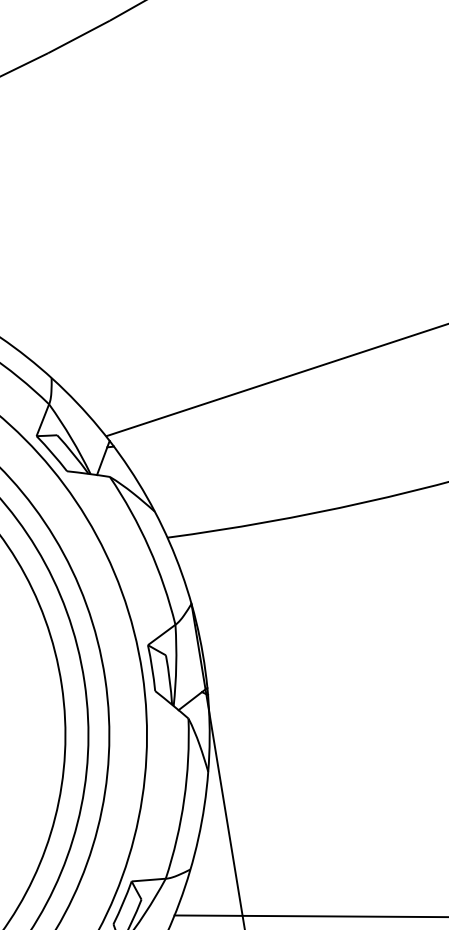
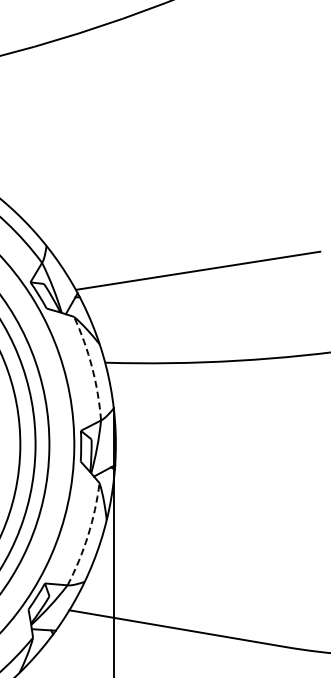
arc: (149, 547) -> (92, 367), solid -> dashed
arc: (184, 799) -> (88, 535), solid -> dashed

